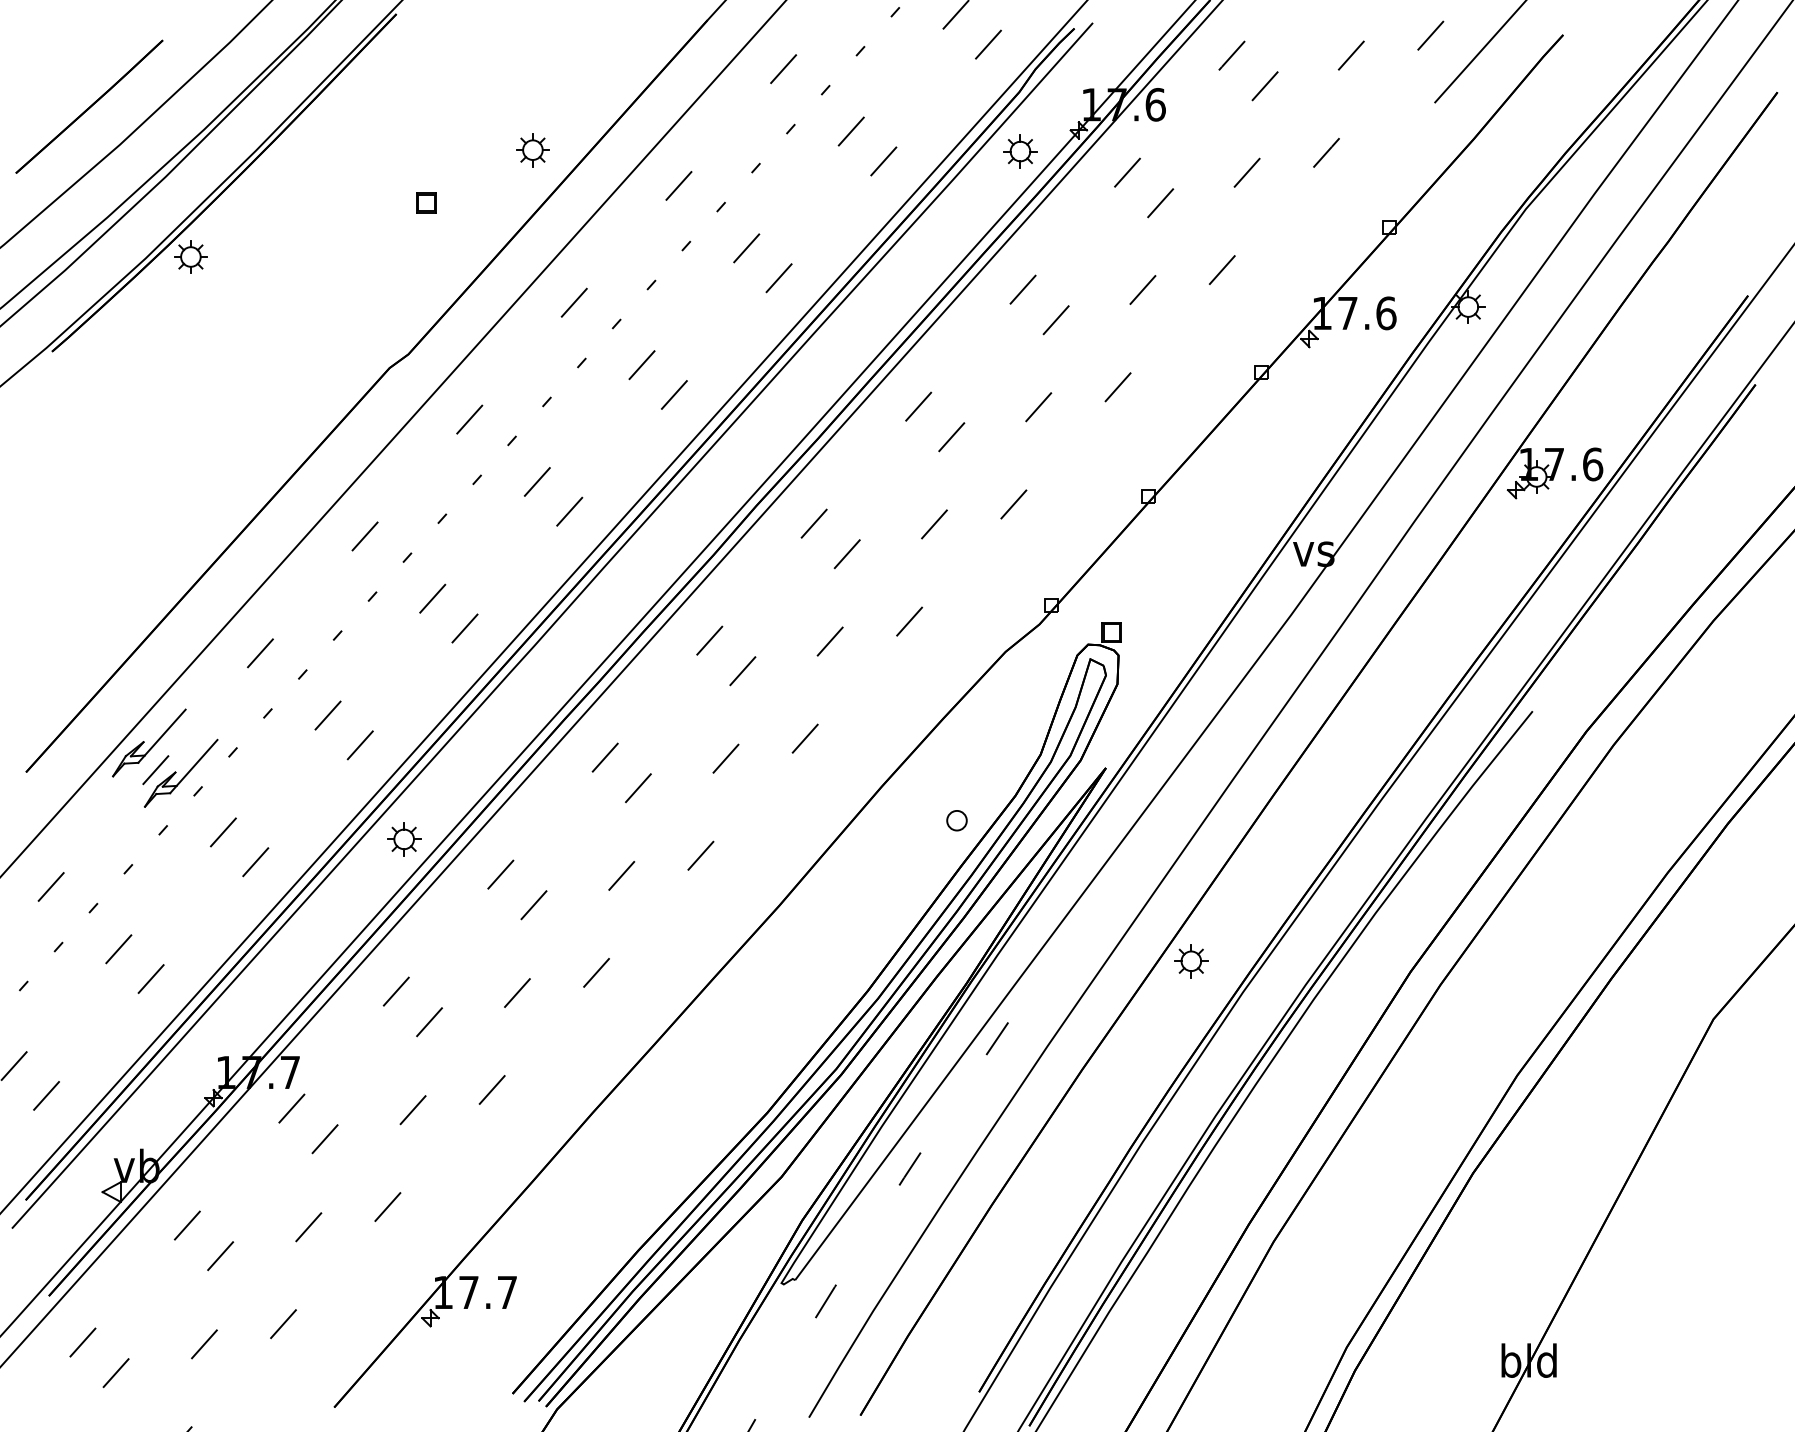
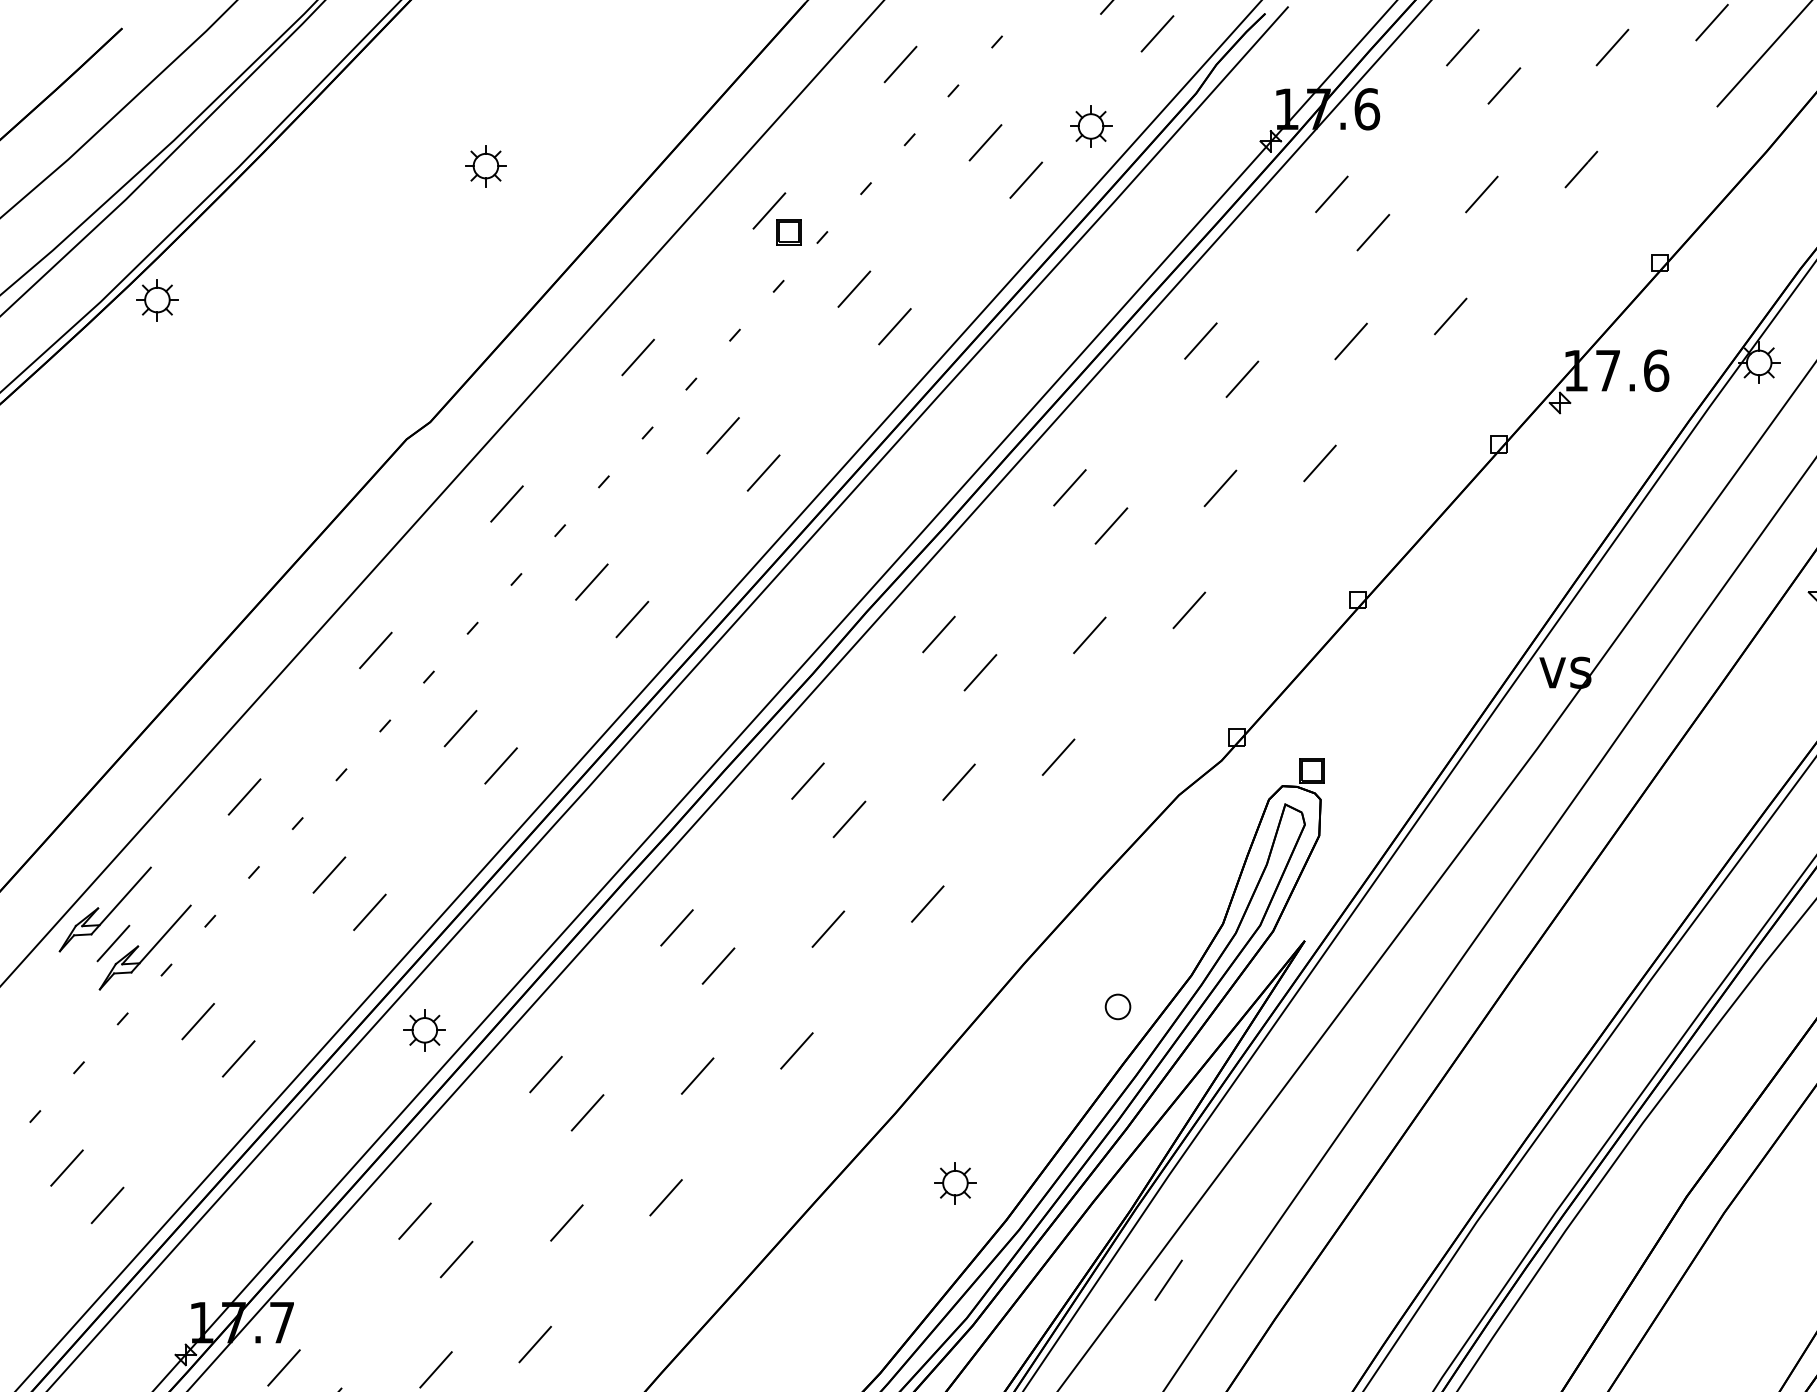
part: (532, 150) -> (485, 166), moved
part: (1020, 151) -> (1091, 126), moved
part: (426, 202) -> (788, 231), moved
part: (1191, 961) -> (955, 1183), moved

